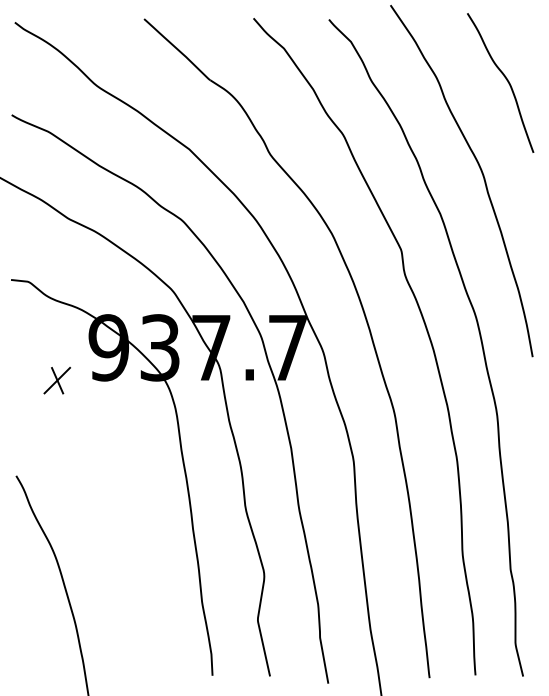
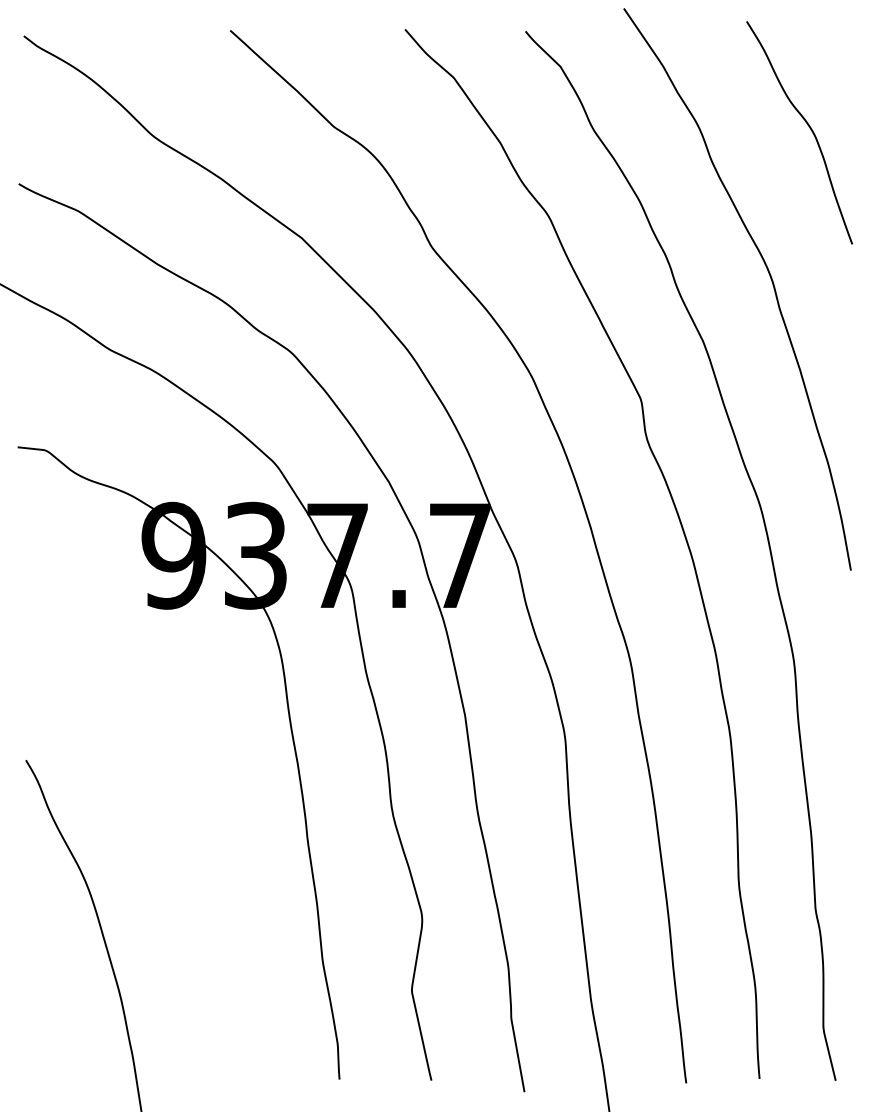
part: (56, 380) -> (90, 607), removed

